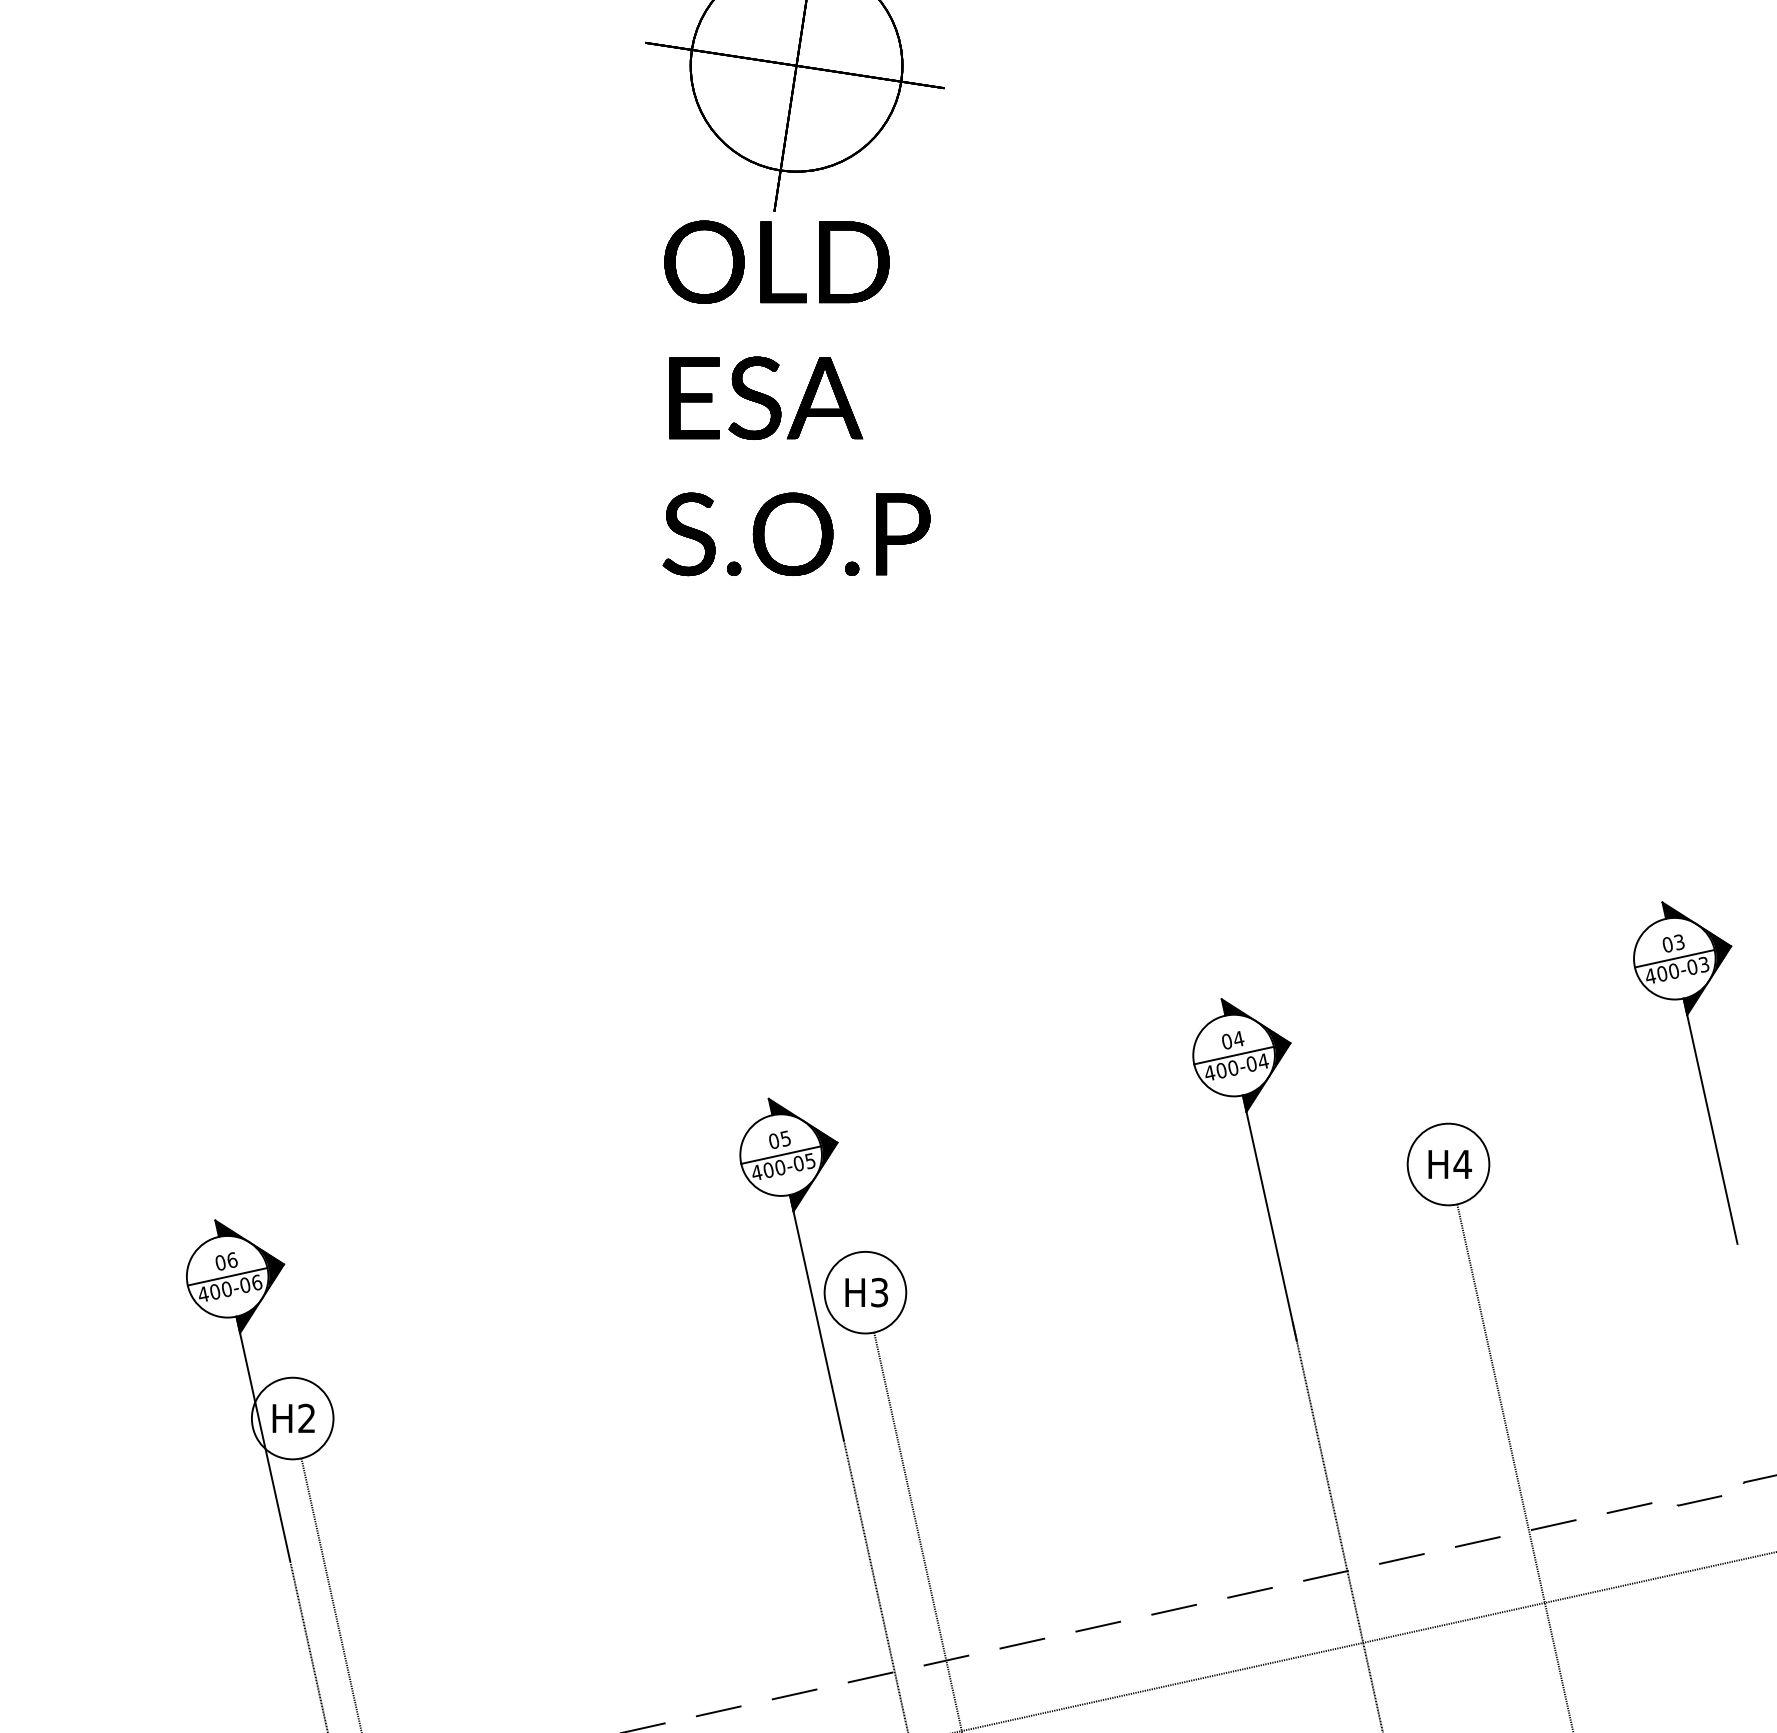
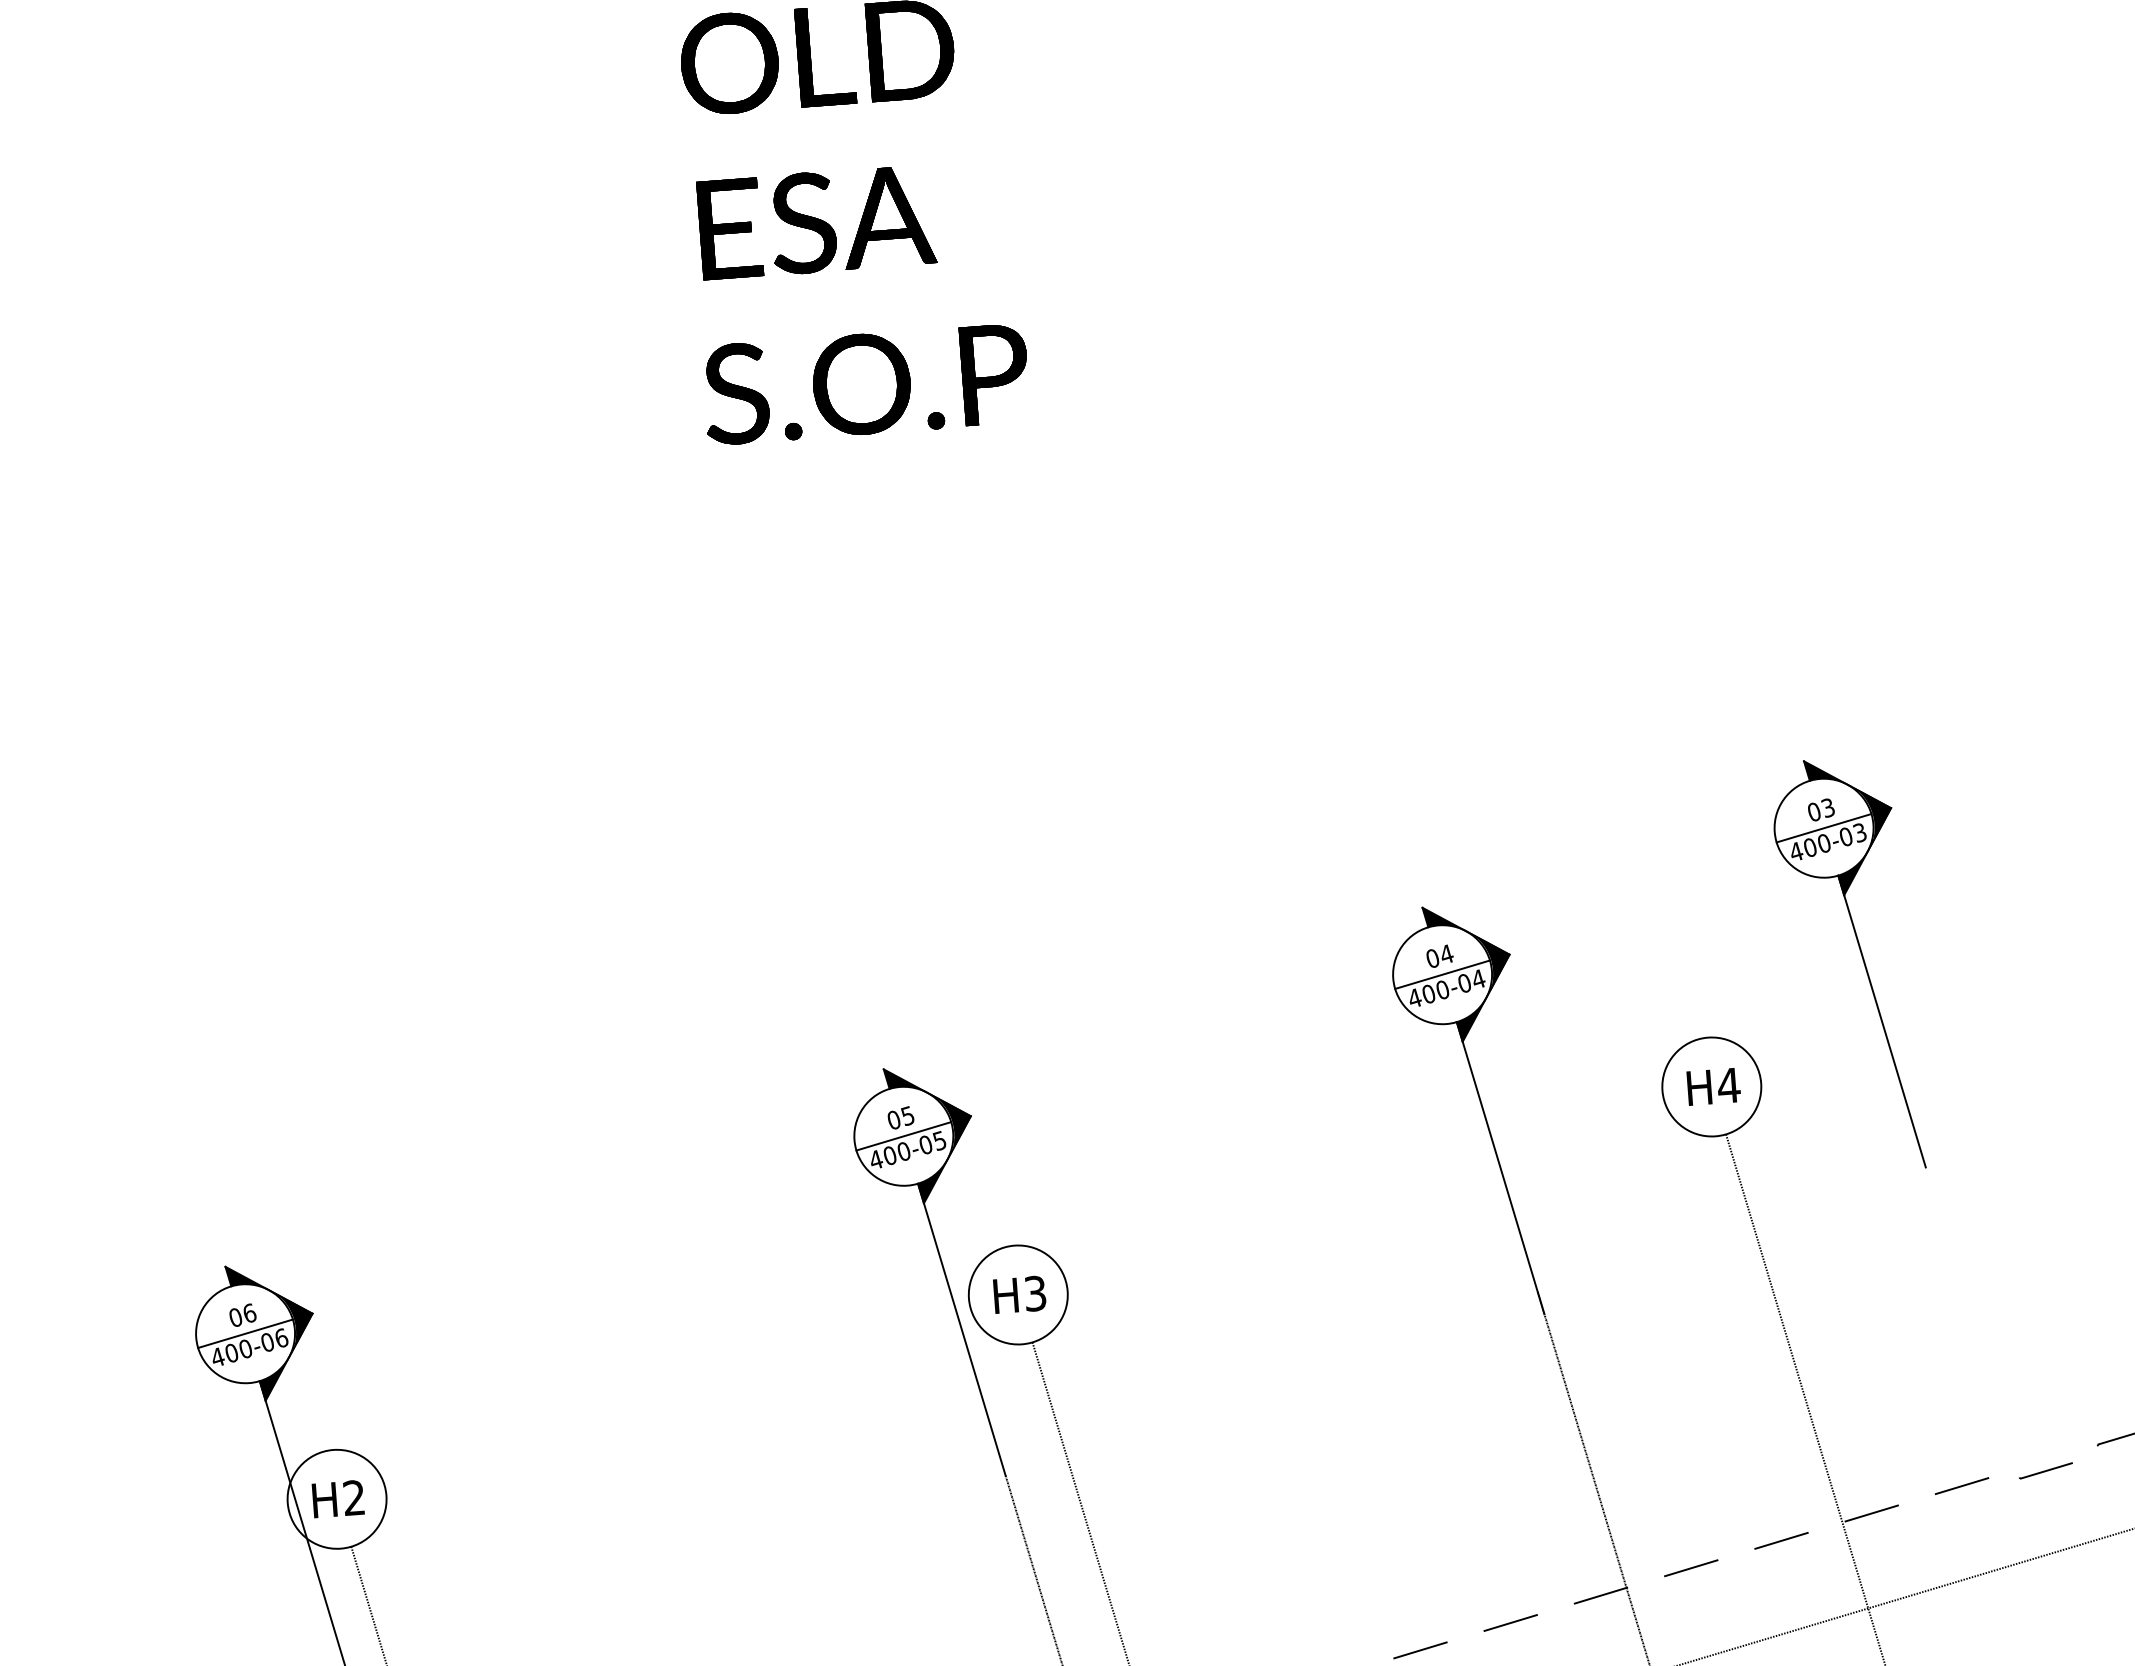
part: (1697, 1067) -> (1861, 957), moved

